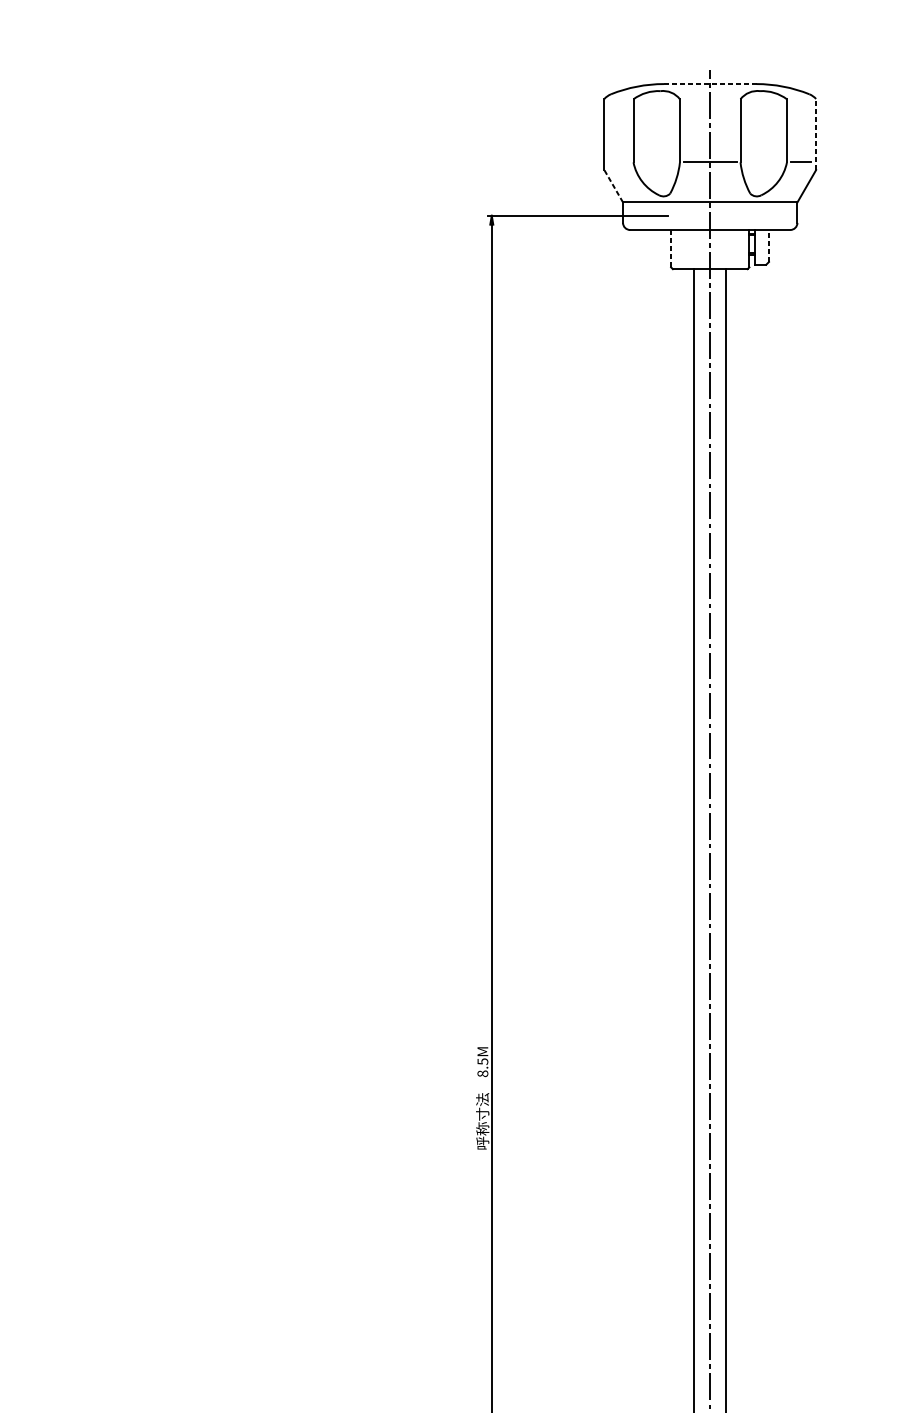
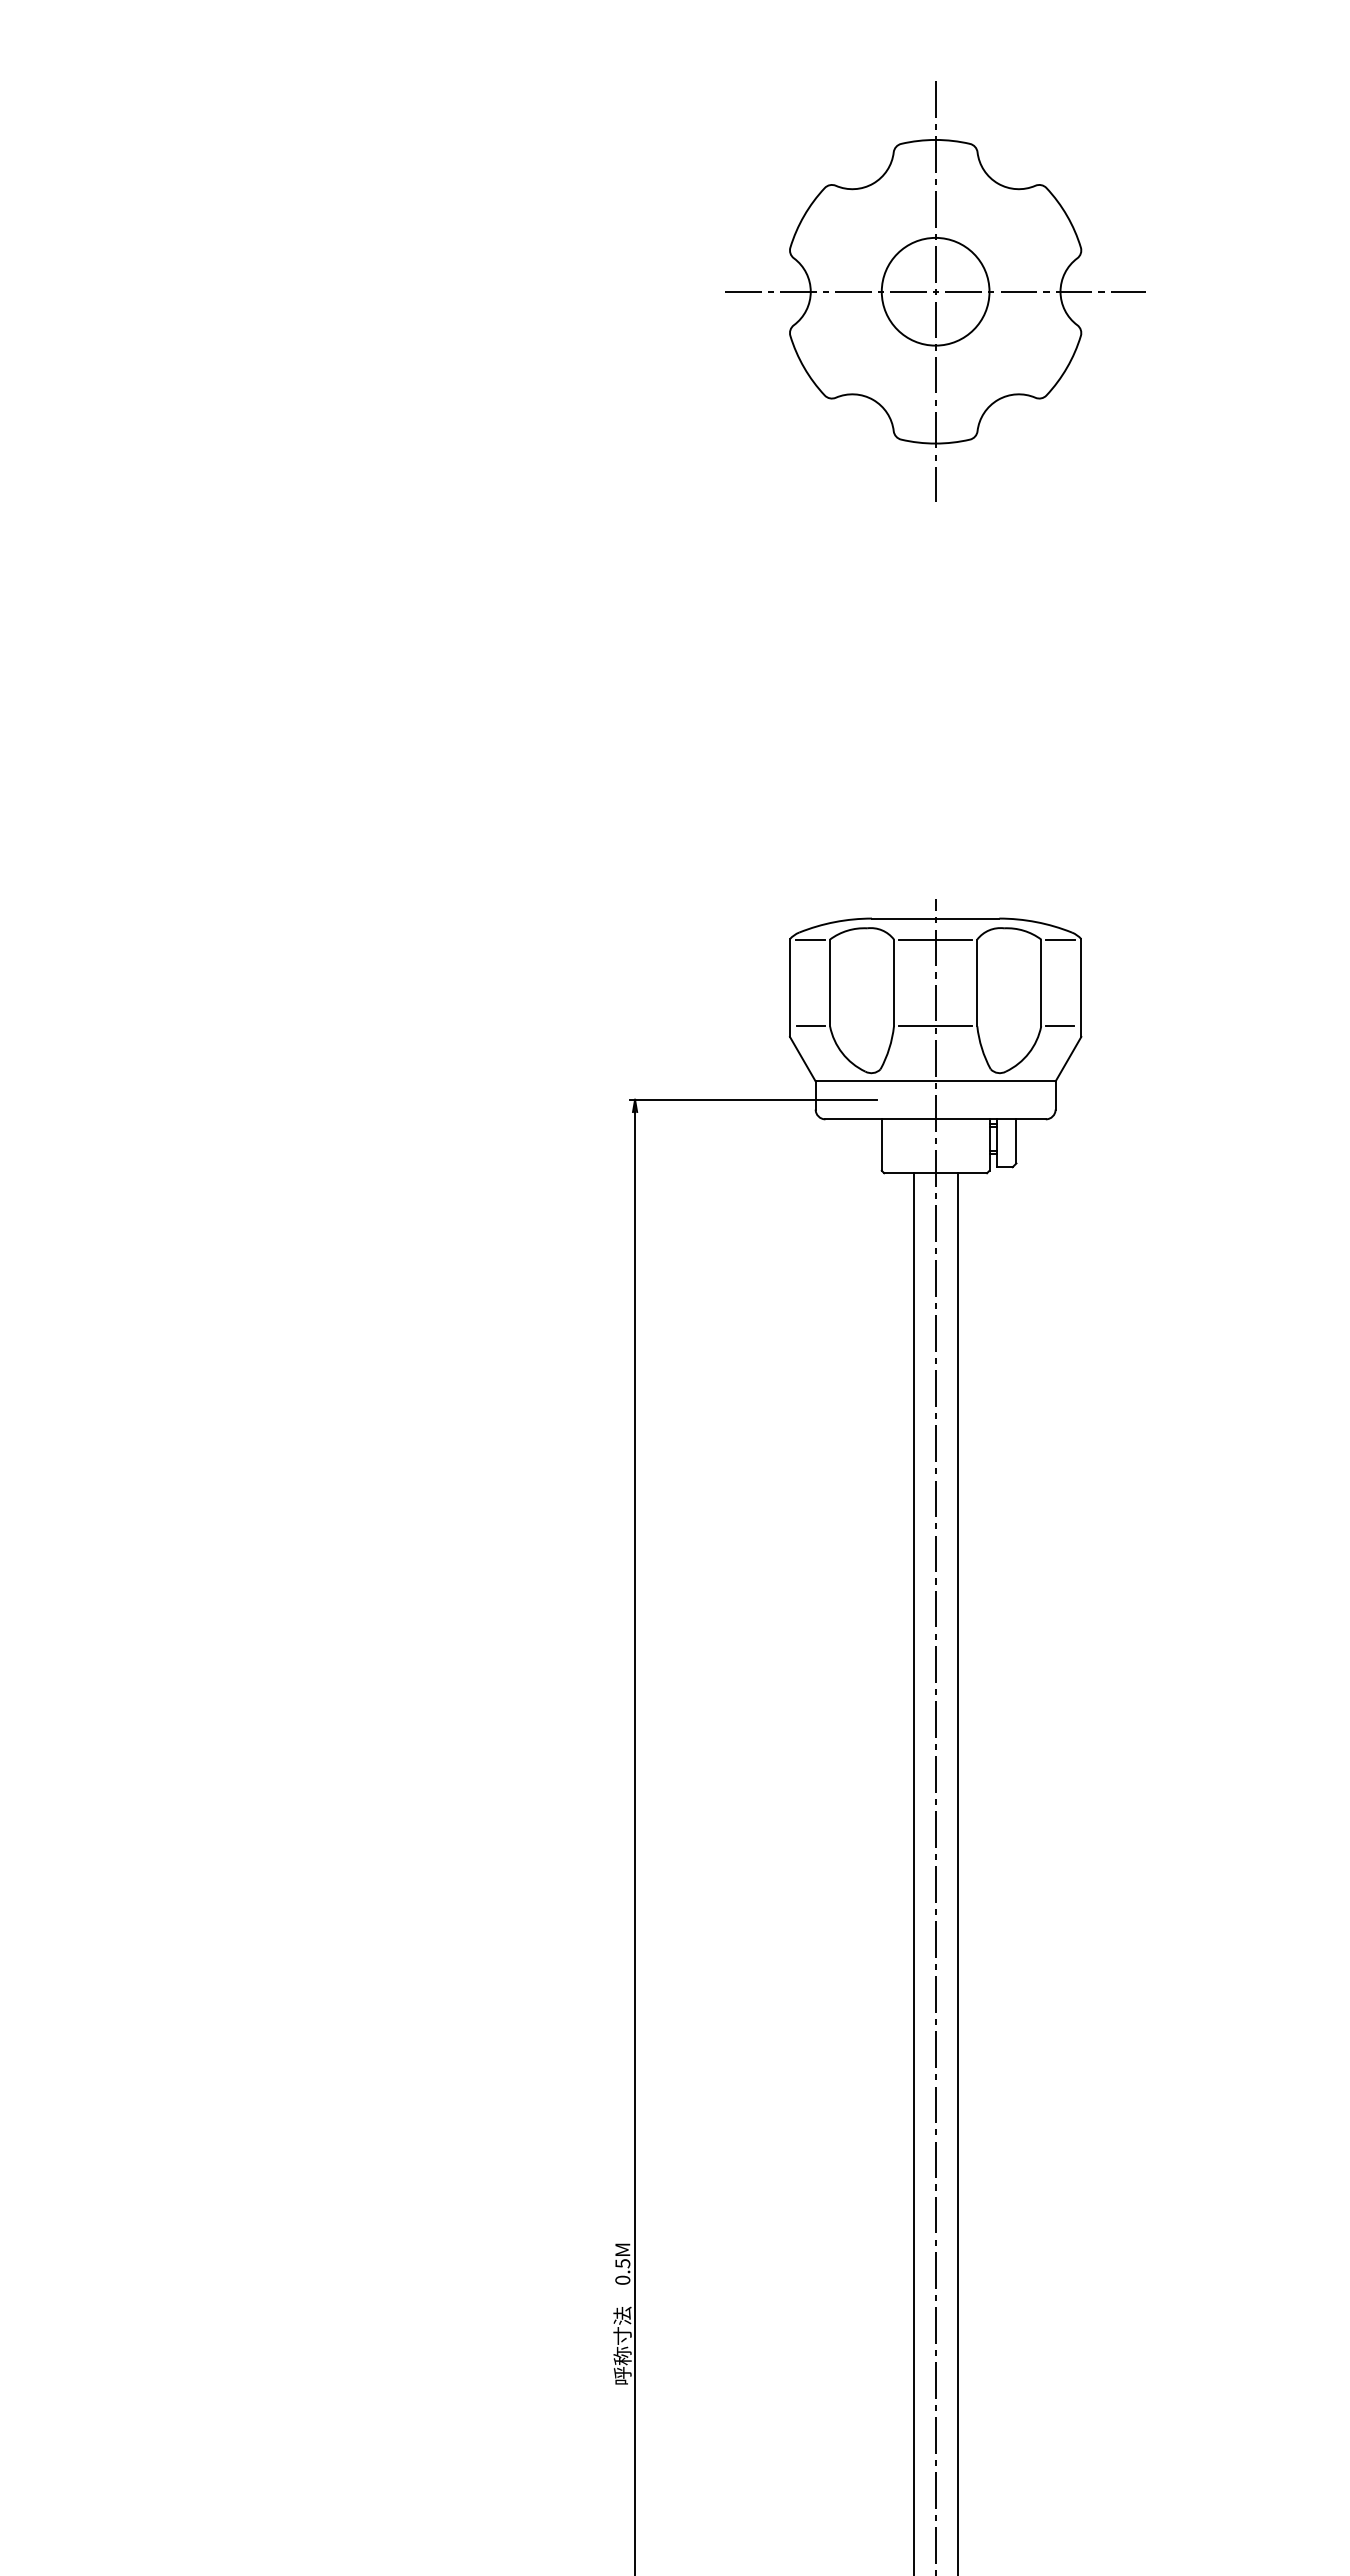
line: (710, 84) -> (935, 918), dashed -> solid
line: (619, 99) -> (810, 939), added
line: (710, 99) -> (935, 939), added
line: (800, 99) -> (1060, 939), added
line: (816, 134) -> (1081, 988), dashed -> solid
line: (619, 162) -> (810, 1026), added
line: (613, 186) -> (802, 1059), dashed -> solid
line: (769, 245) -> (1016, 1140), dashed -> solid
line: (670, 249) -> (881, 1145), dashed -> solid
text: (482, 1073) -> (622, 2279), 8.5M -> 0.5M

